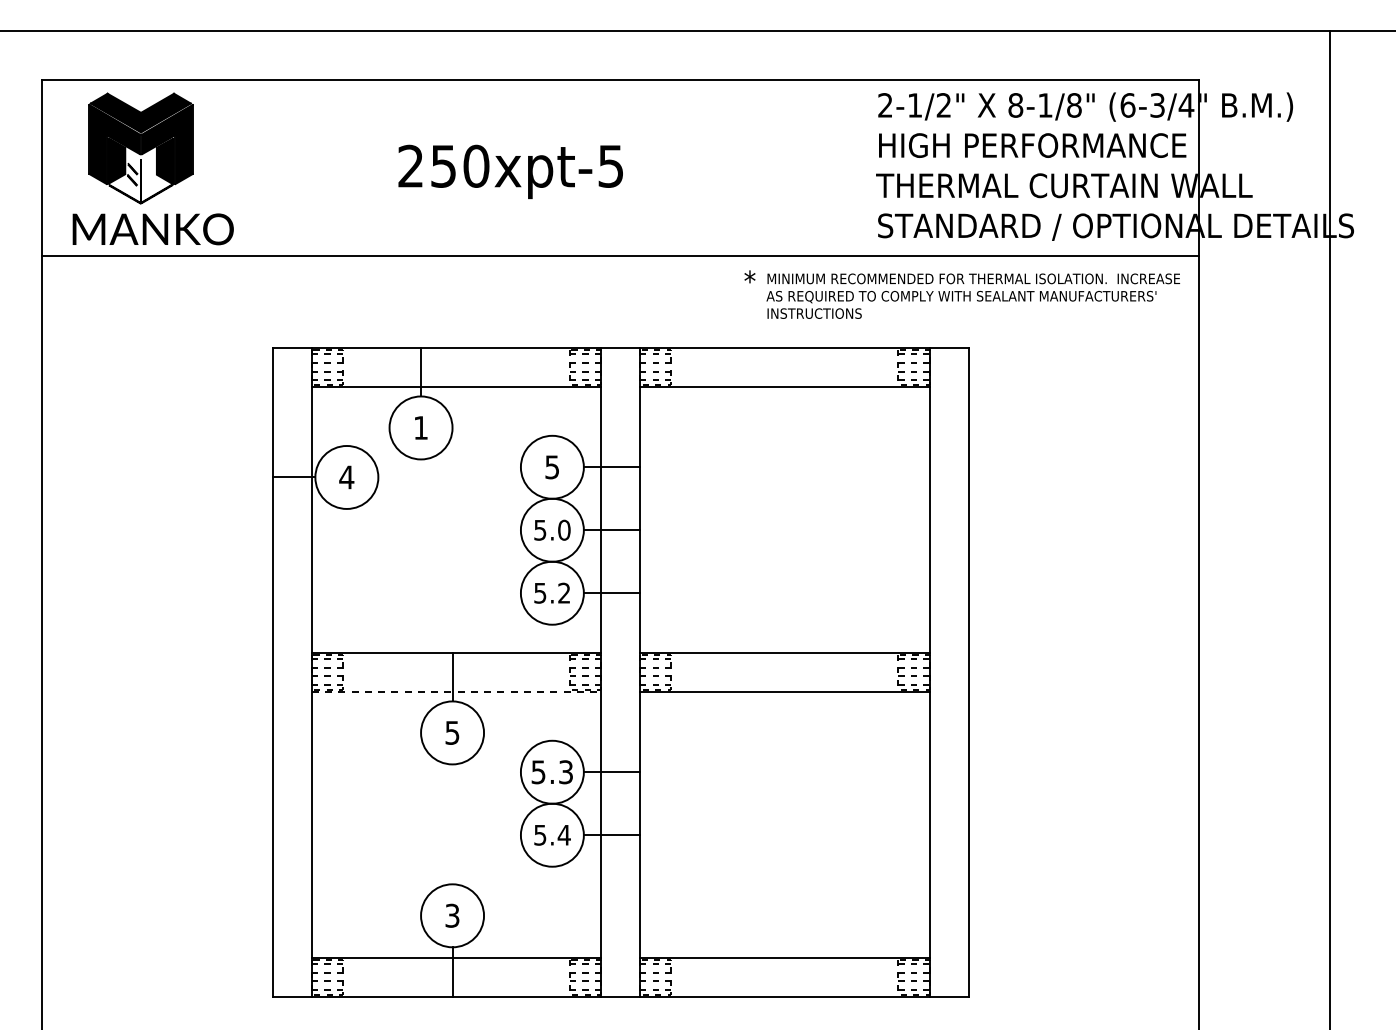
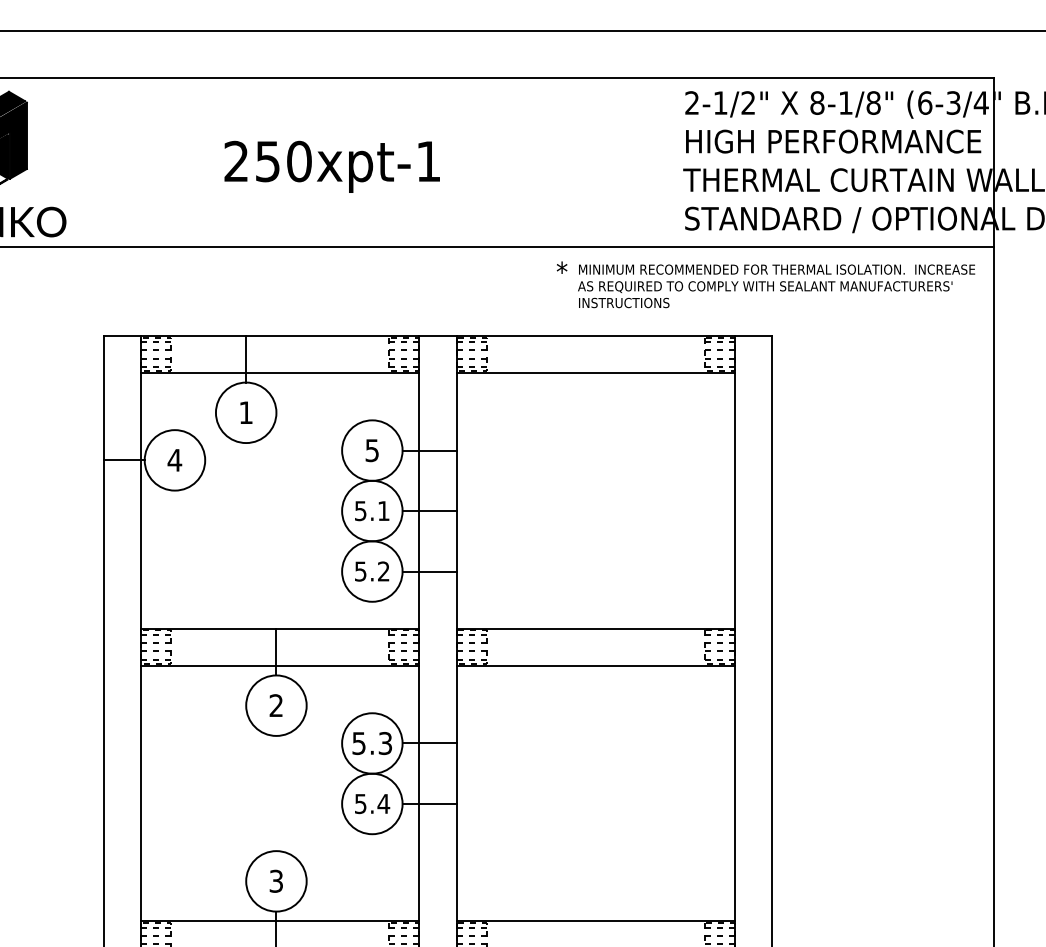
text: (610, 166) -> (428, 161), 250xpt-5 -> 250xpt-1
text: (564, 529) -> (383, 510), 5.0 -> 5.1
line: (456, 691) -> (280, 665), dashed -> solid
text: (452, 732) -> (276, 705), 5 -> 2

